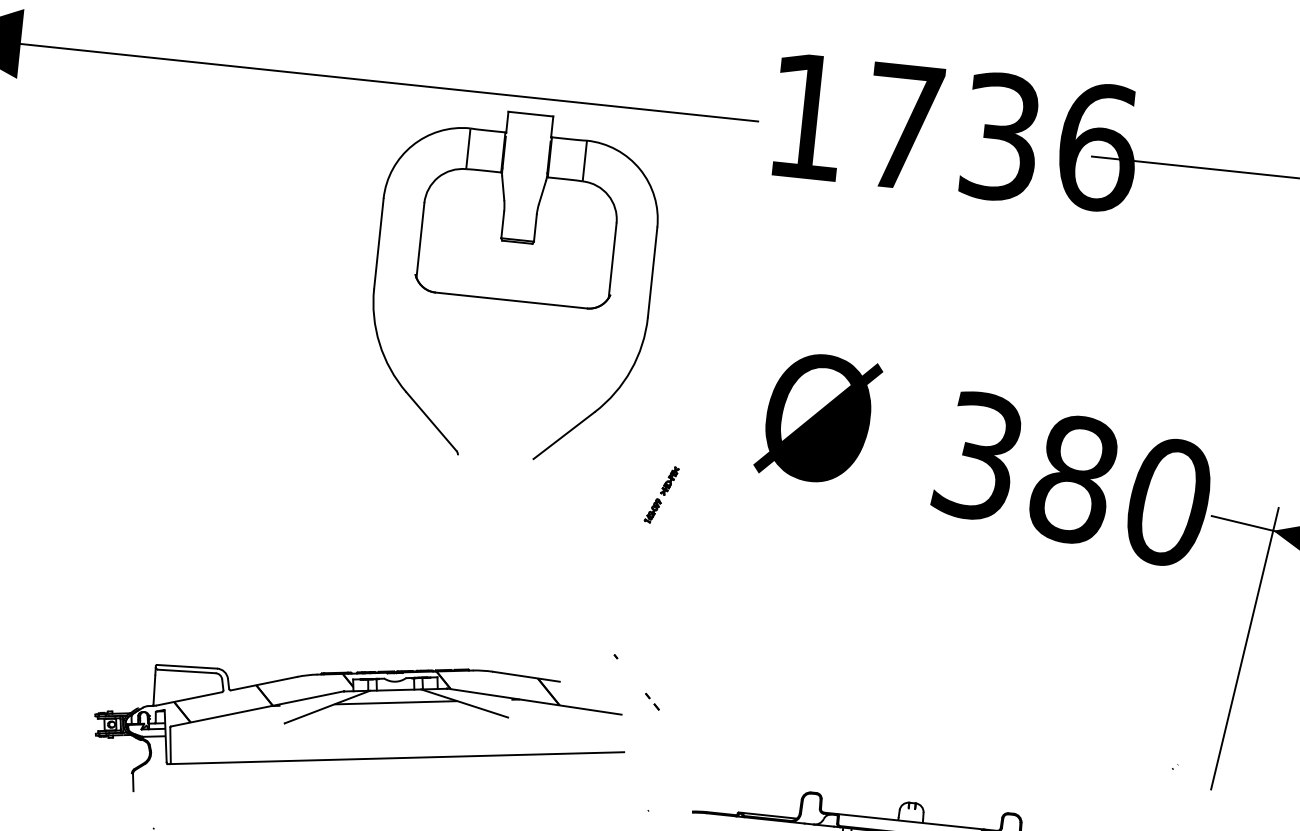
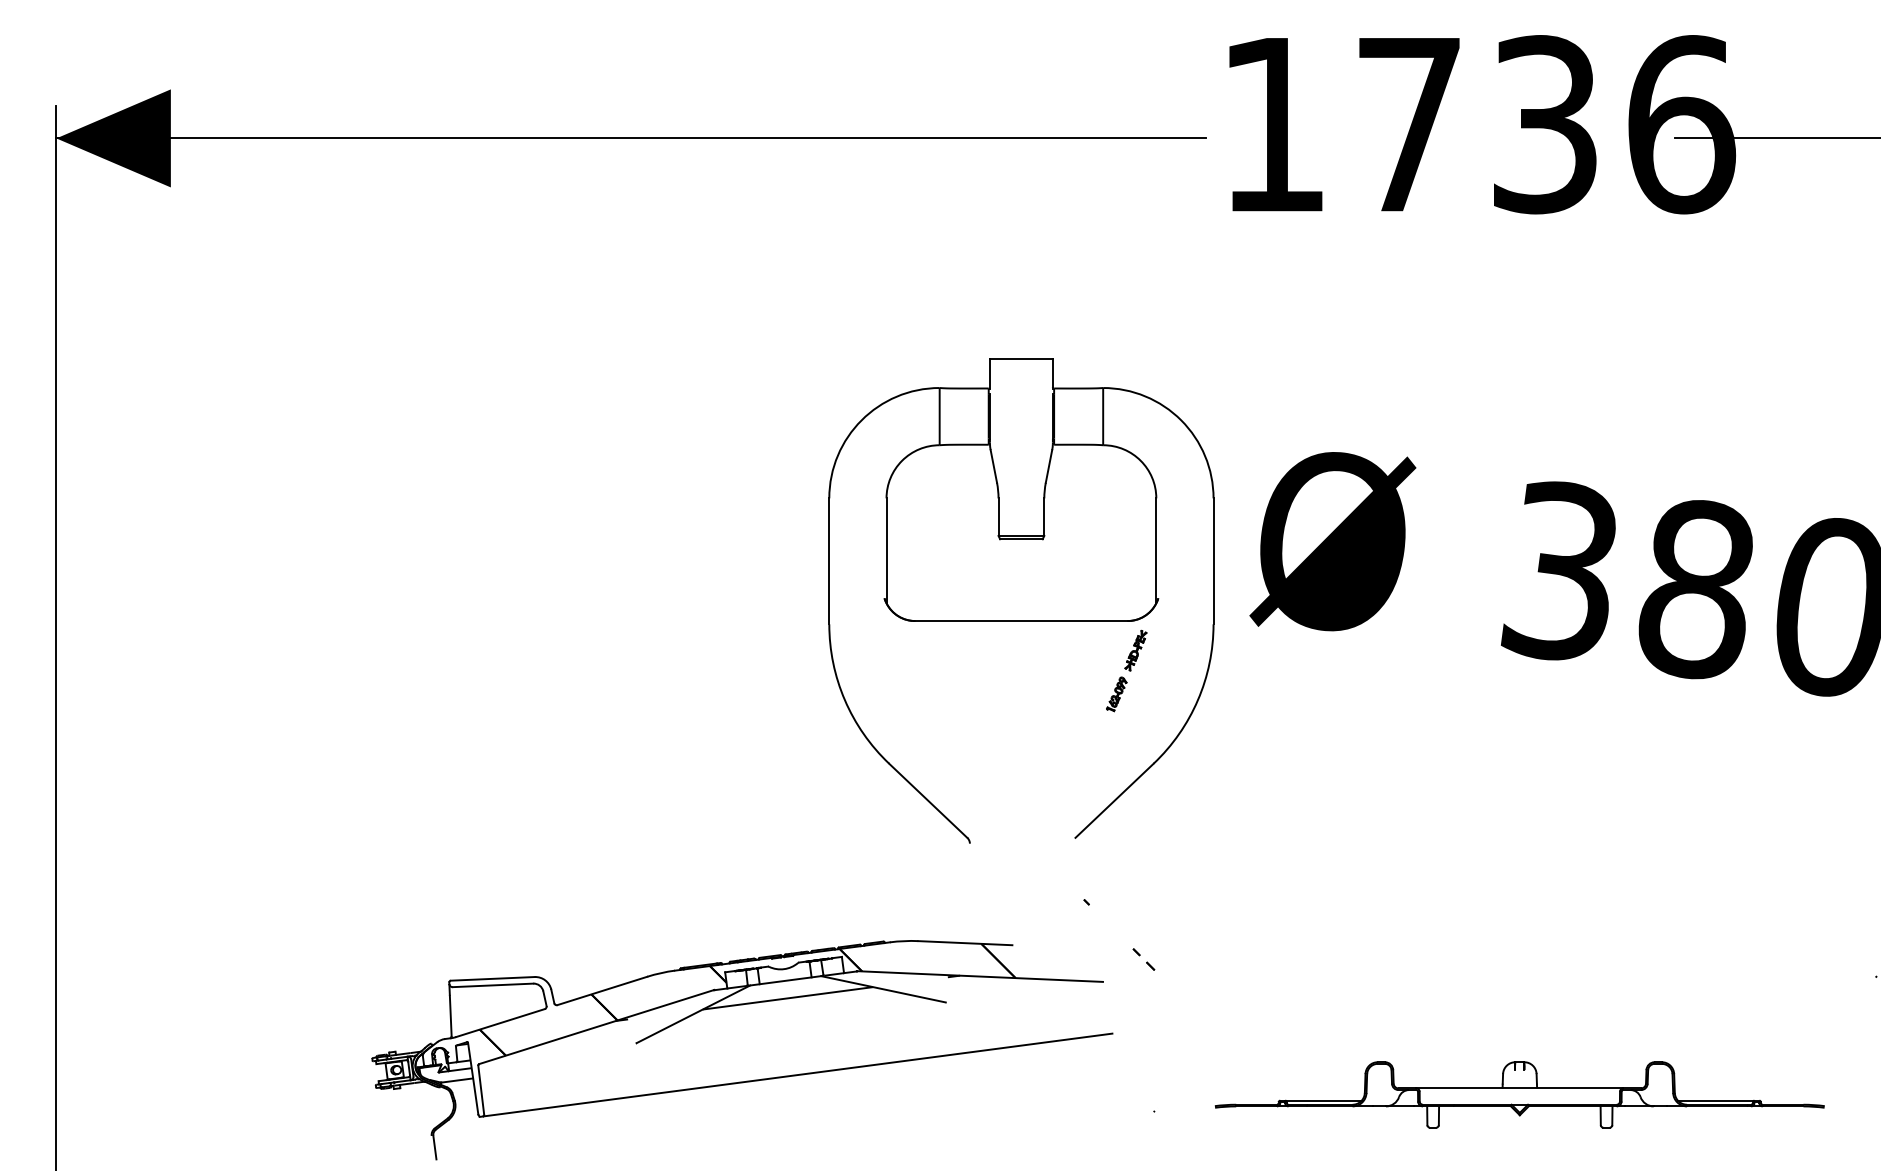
part: (512, 285) -> (1021, 600), moved

